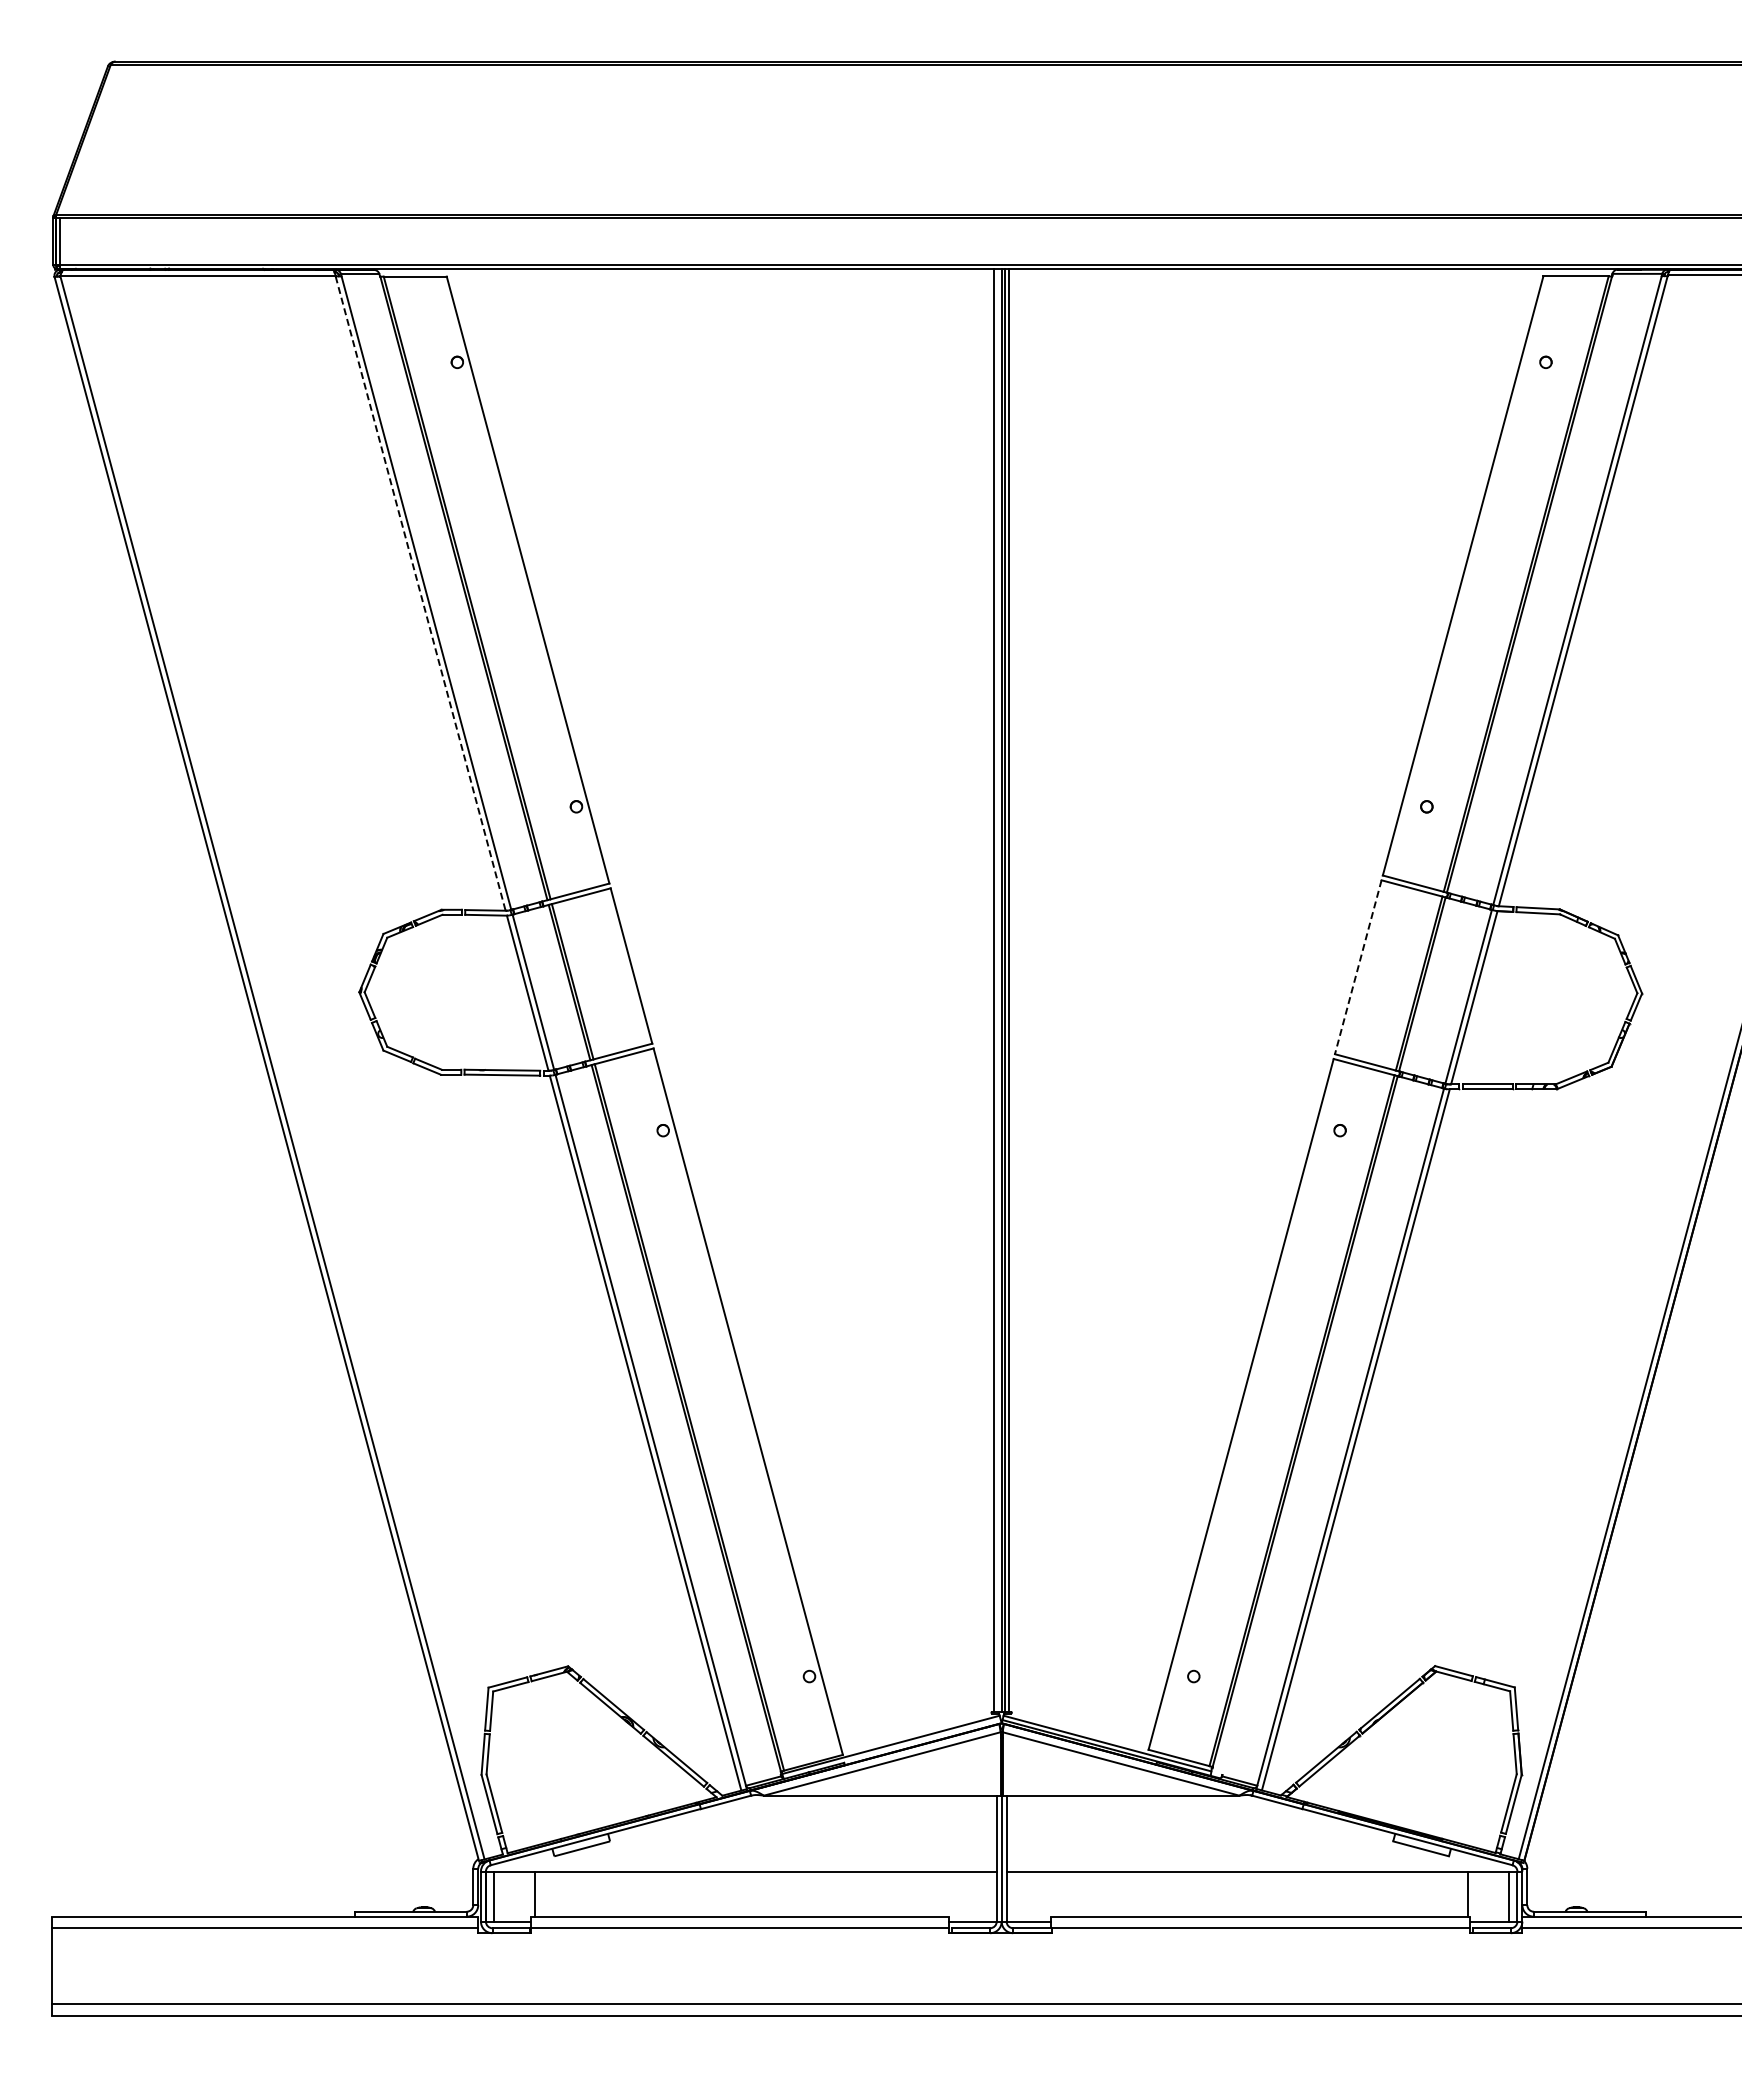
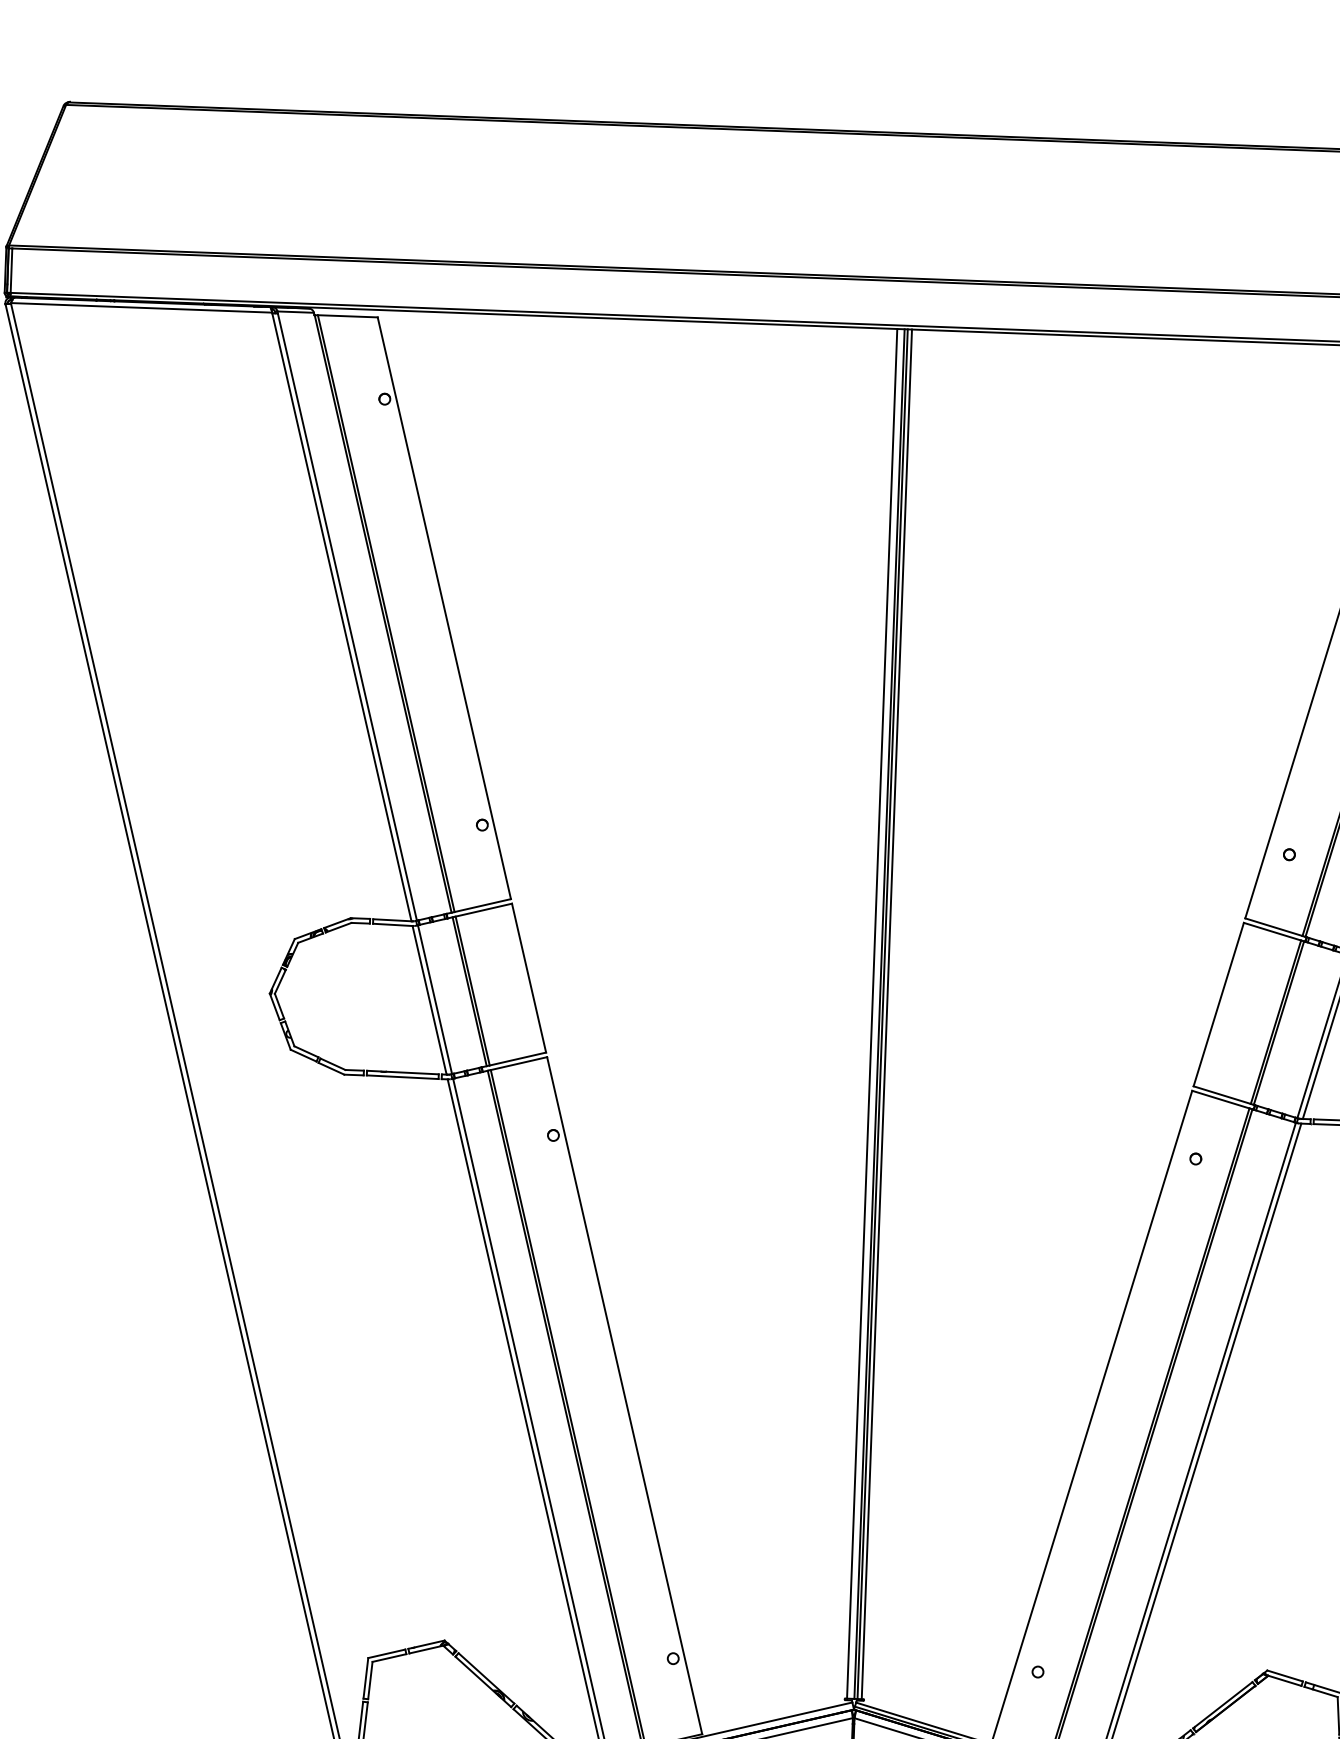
line: (420, 594) -> (341, 618), dashed -> solid
line: (1358, 967) -> (1218, 1004), dashed -> solid

